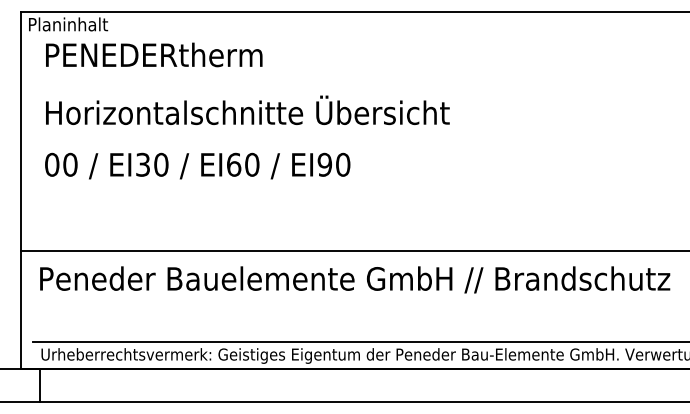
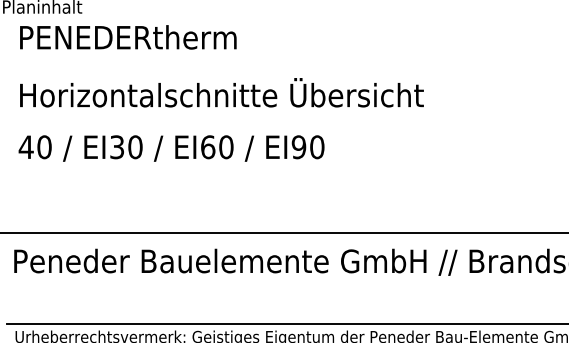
text: (51, 164) -> (25, 146), 00 -> 40

